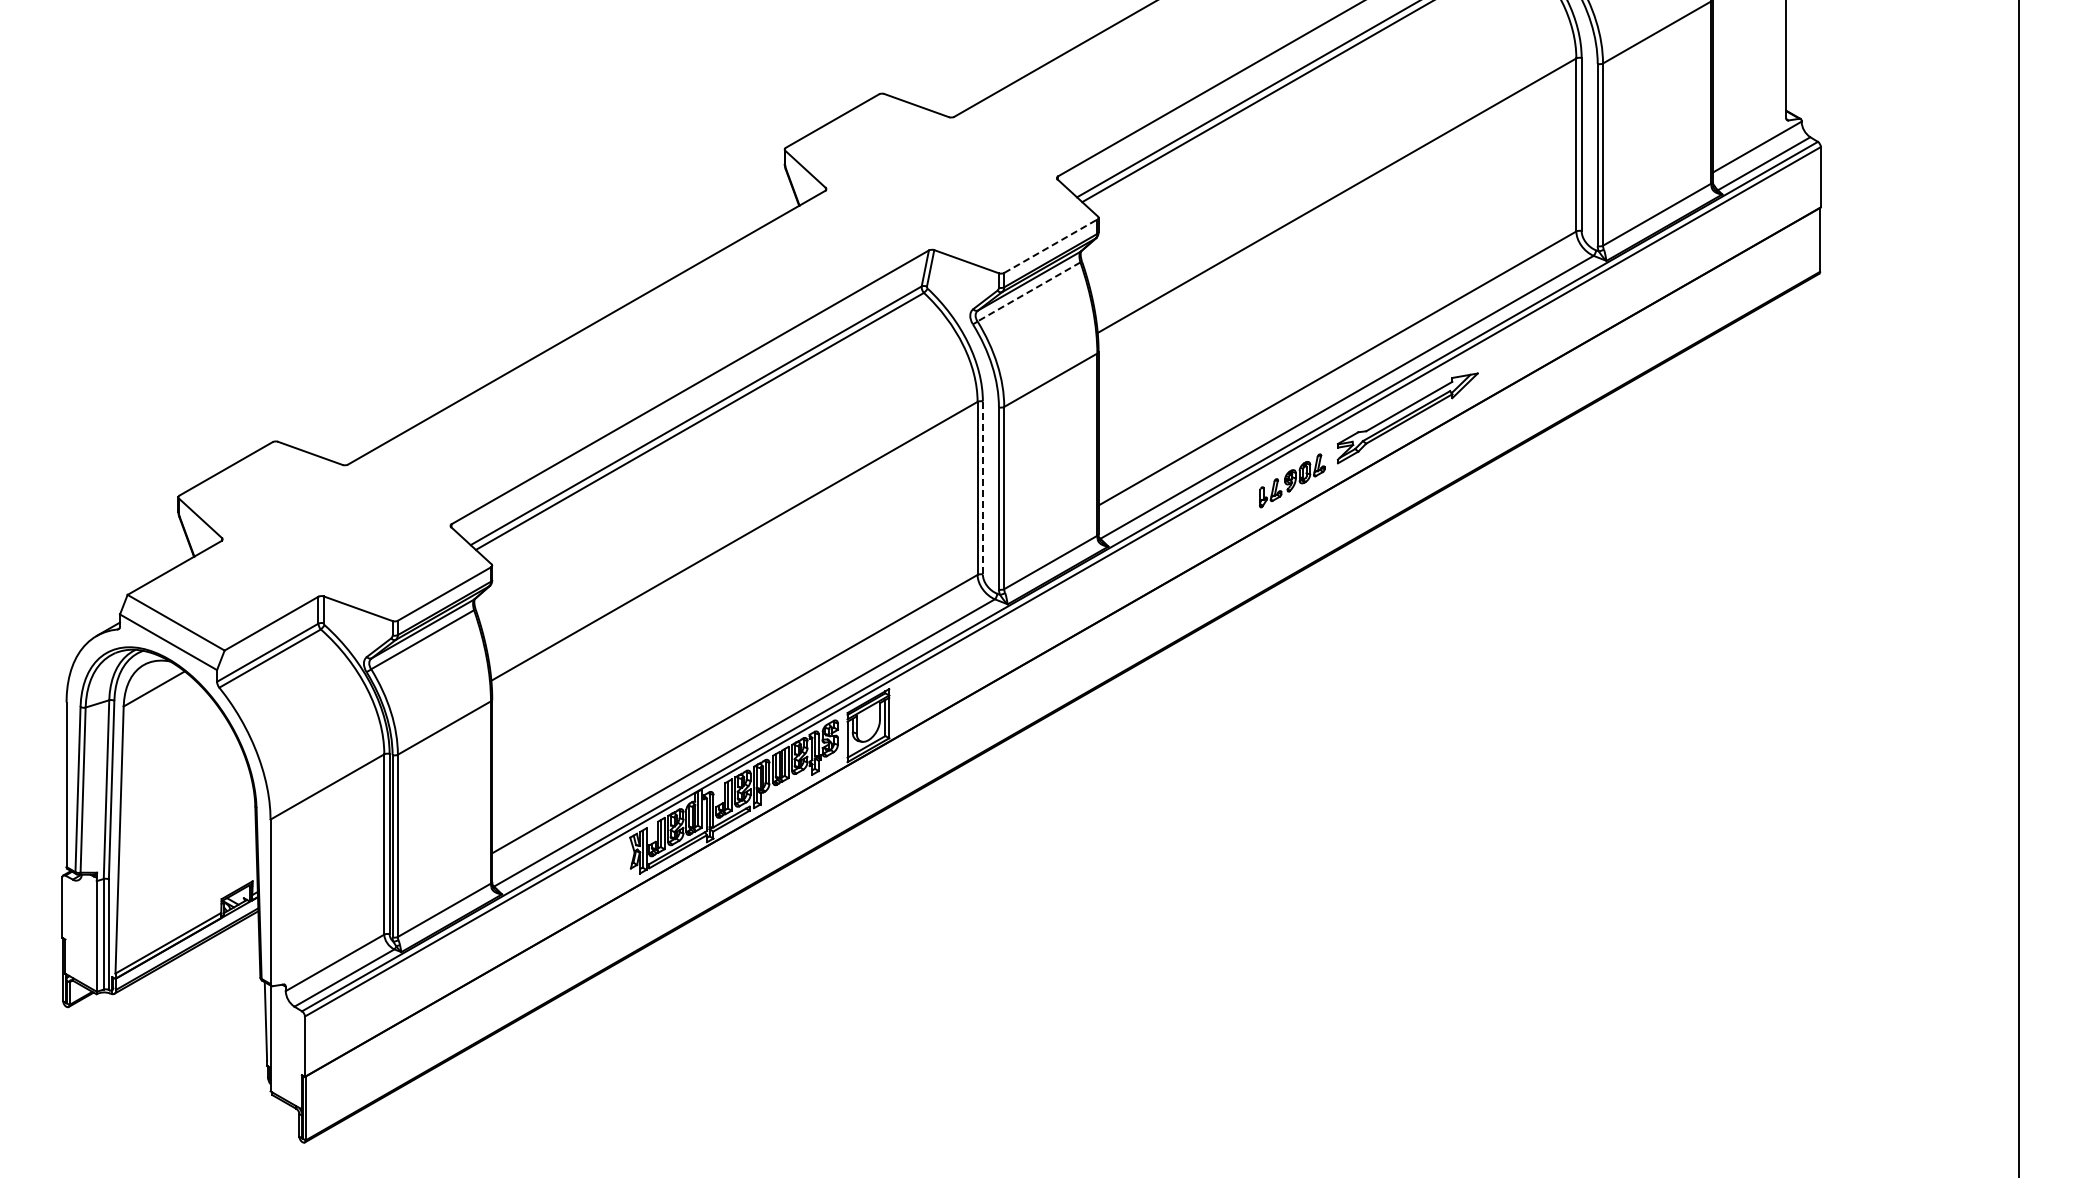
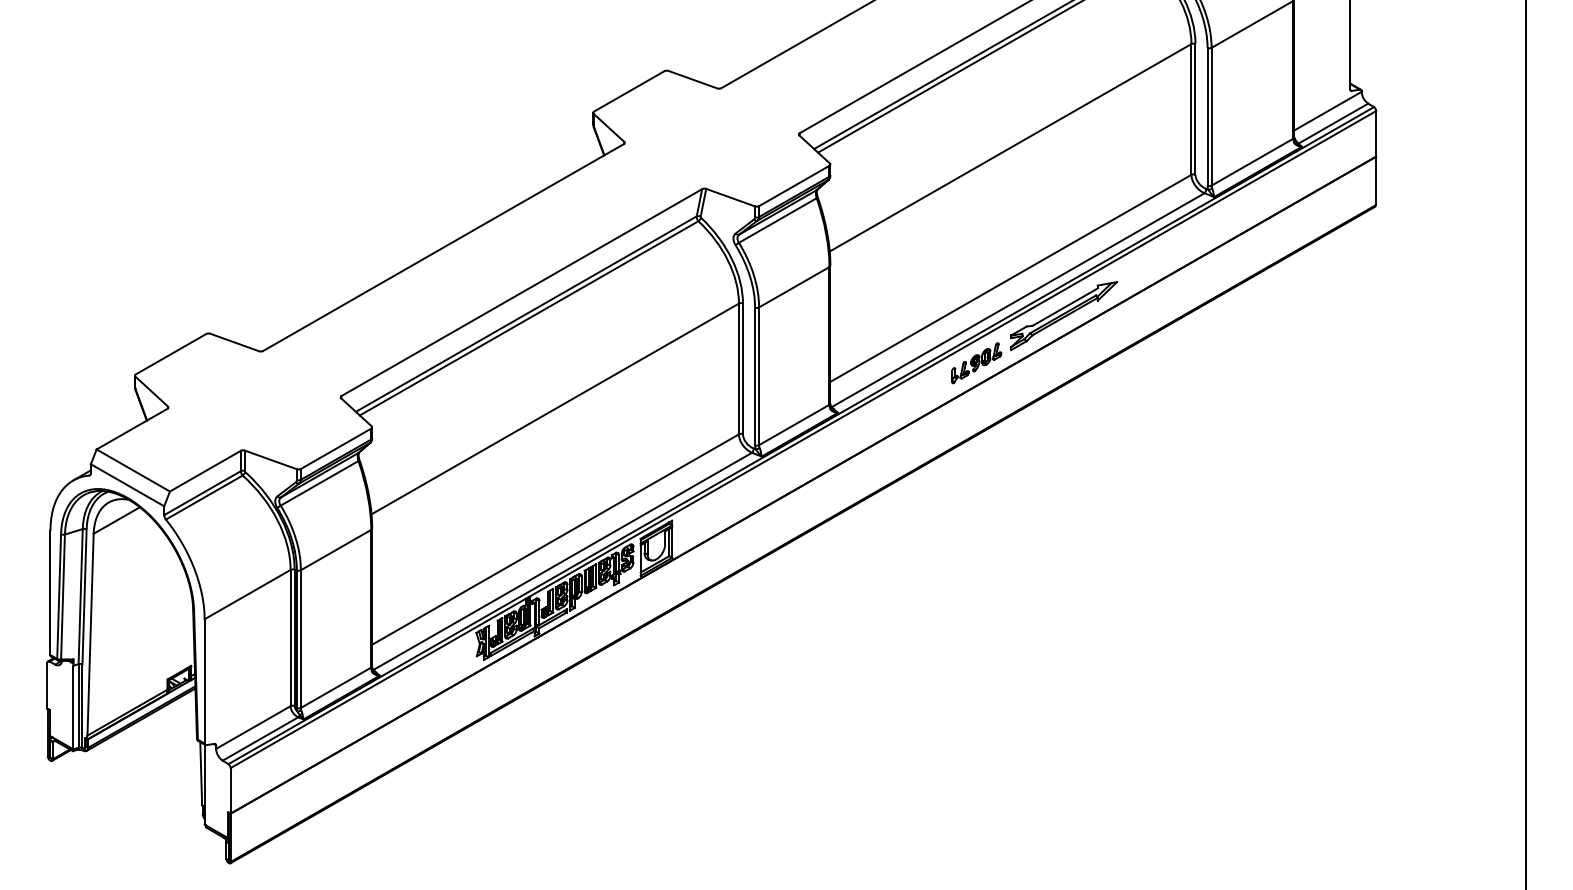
line: (1050, 246) -> (794, 186), dashed -> solid
line: (1028, 292) -> (777, 220), dashed -> solid
line: (982, 488) -> (742, 369), dashed -> solid

